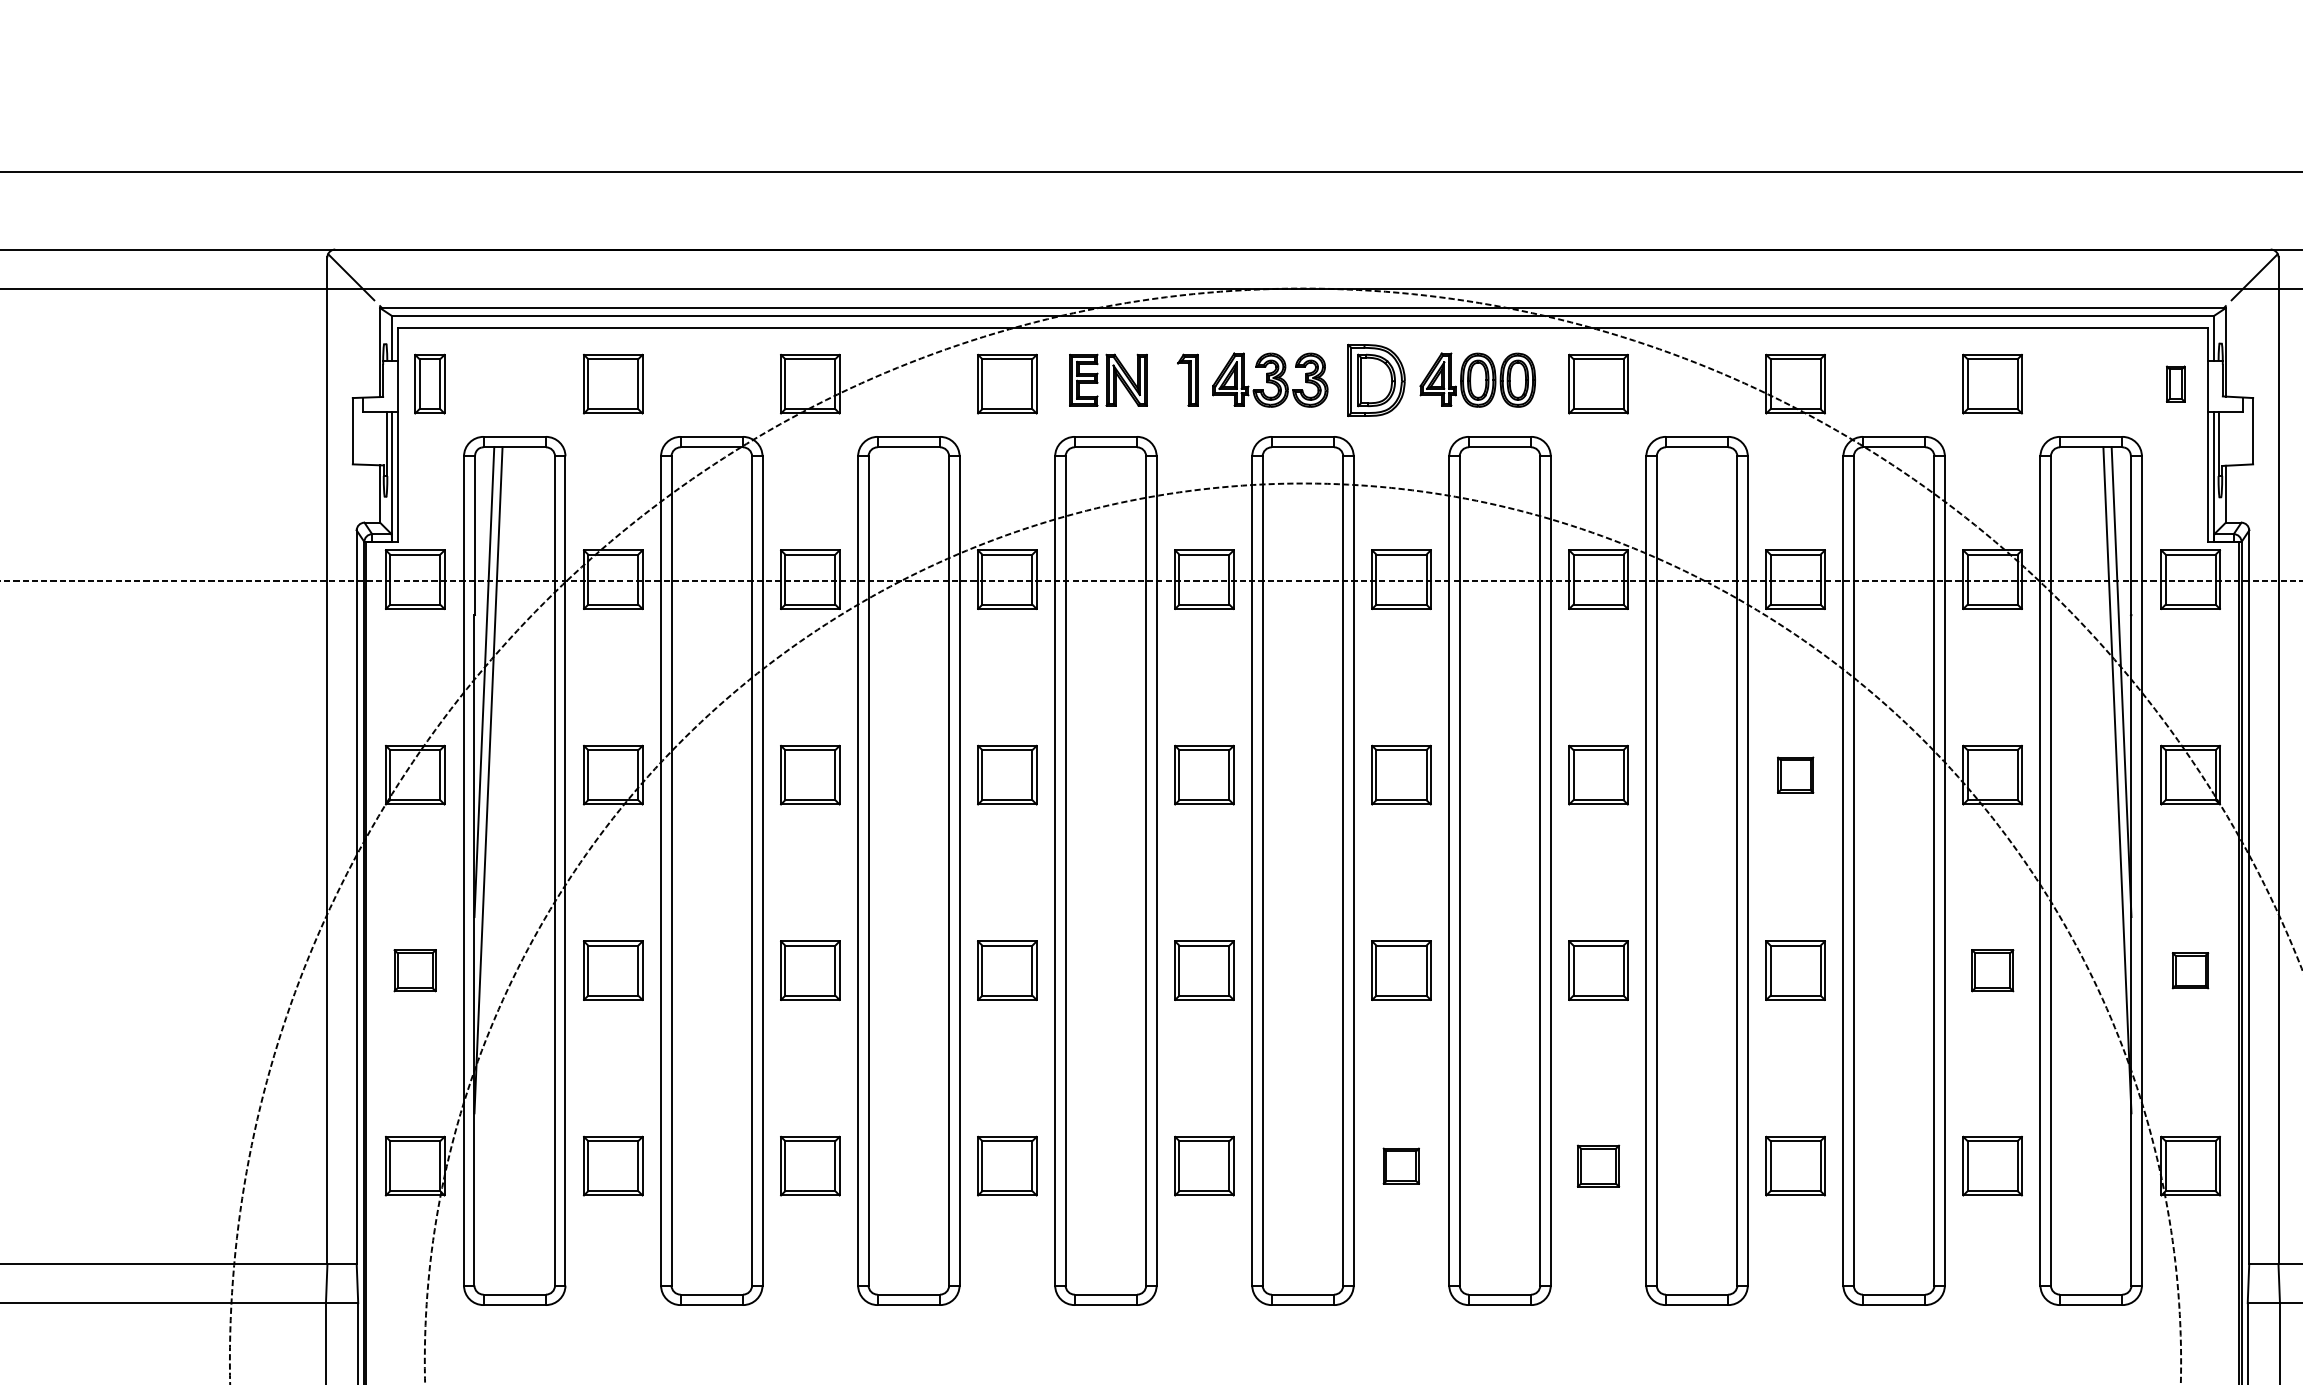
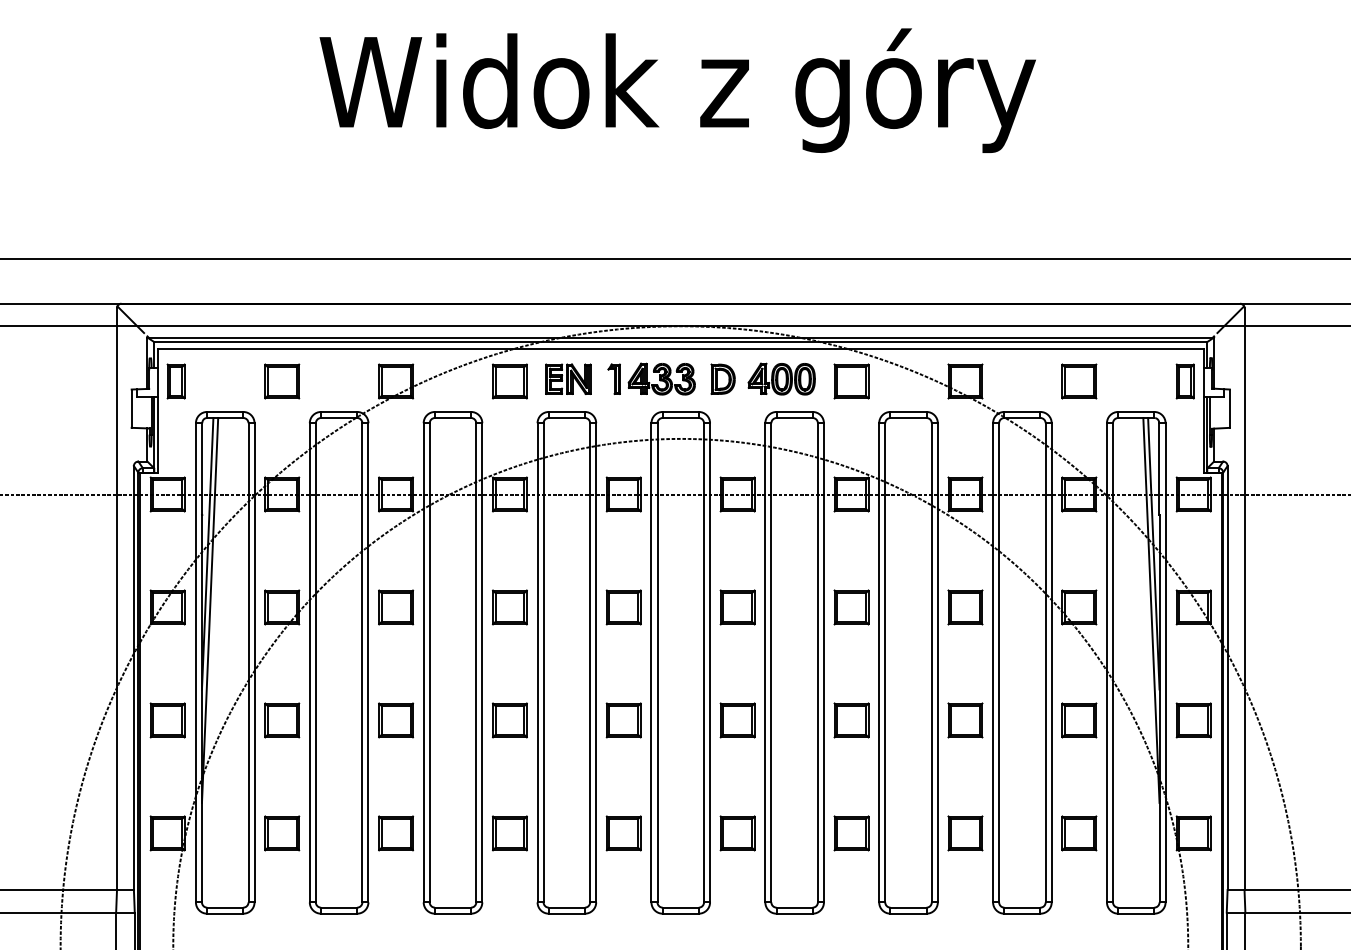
part: (1375, 378) -> (722, 378), size x0.71
part: (2174, 384) -> (1184, 381), size x1.67
part: (1795, 775) -> (965, 607), size x1.67
part: (414, 970) -> (167, 720), size x1.43
part: (1992, 970) -> (1079, 720), size x1.43
part: (2190, 970) -> (1193, 720), size x1.67
part: (1401, 1166) -> (737, 833), size x1.67
part: (1598, 1166) -> (851, 833), size x1.43

